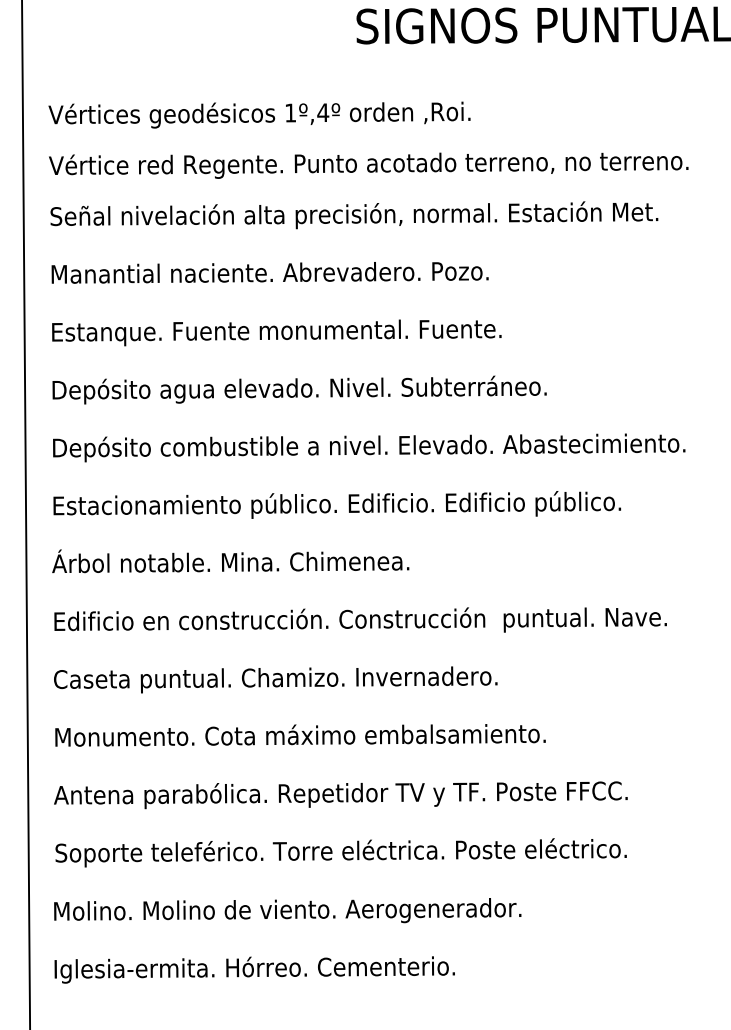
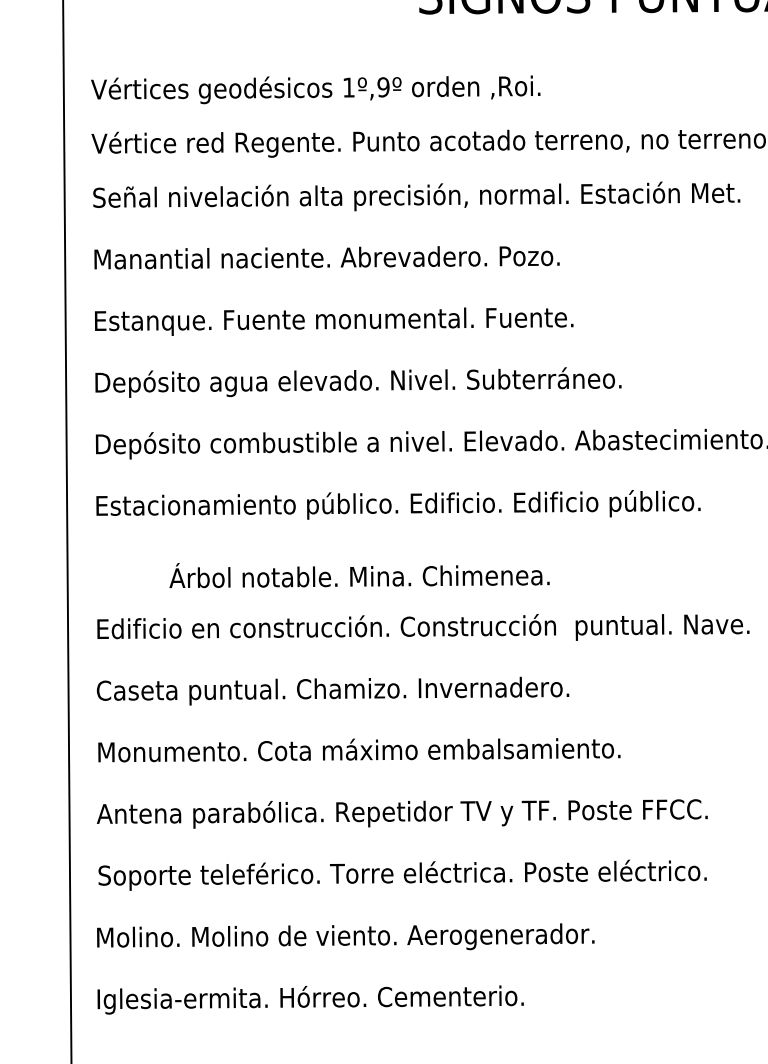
text: (323, 112) -> (383, 87), 1º,4º -> 1º,9º
text: (230, 561) -> (359, 575), moved

